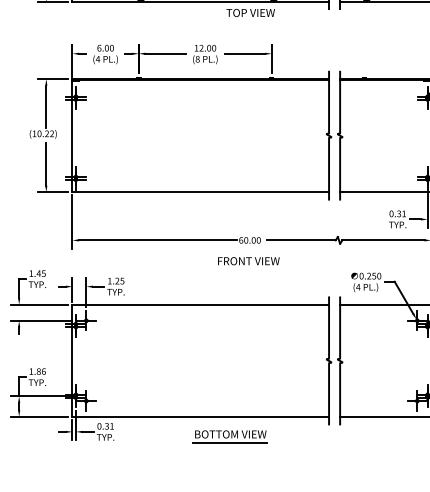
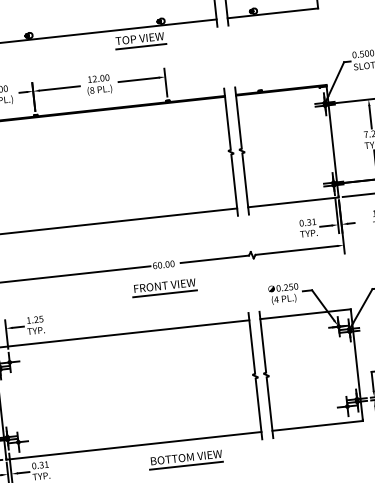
line: (251, 21) -> (141, 47), added
line: (248, 269) -> (165, 293), added
part: (229, 436) -> (185, 459), moved

